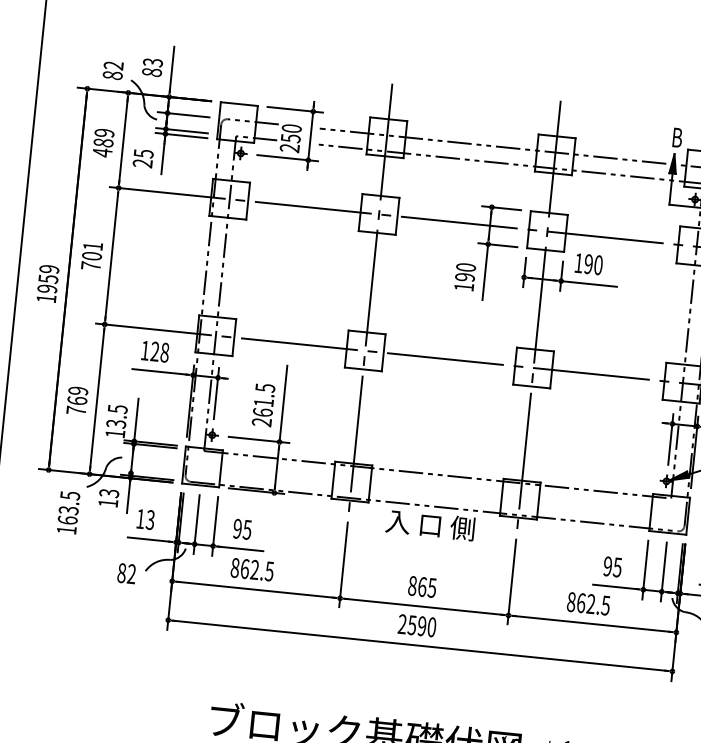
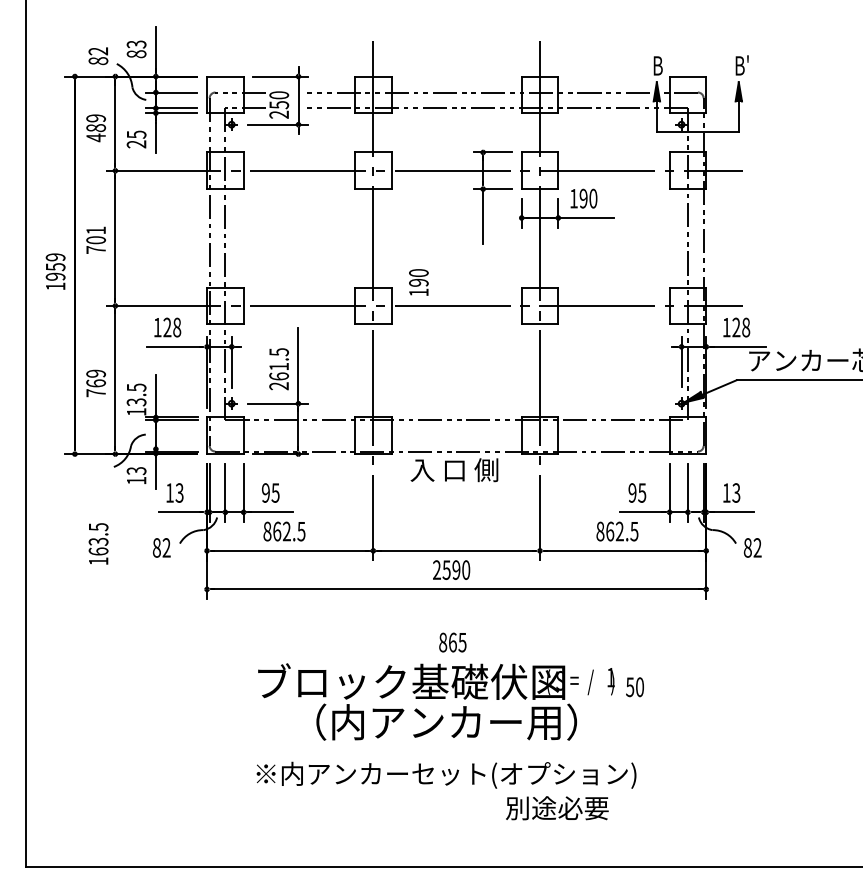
text: (464, 276) -> (418, 282), moved
text: (68, 512) -> (98, 543), moved
text: (422, 586) -> (452, 642), moved

